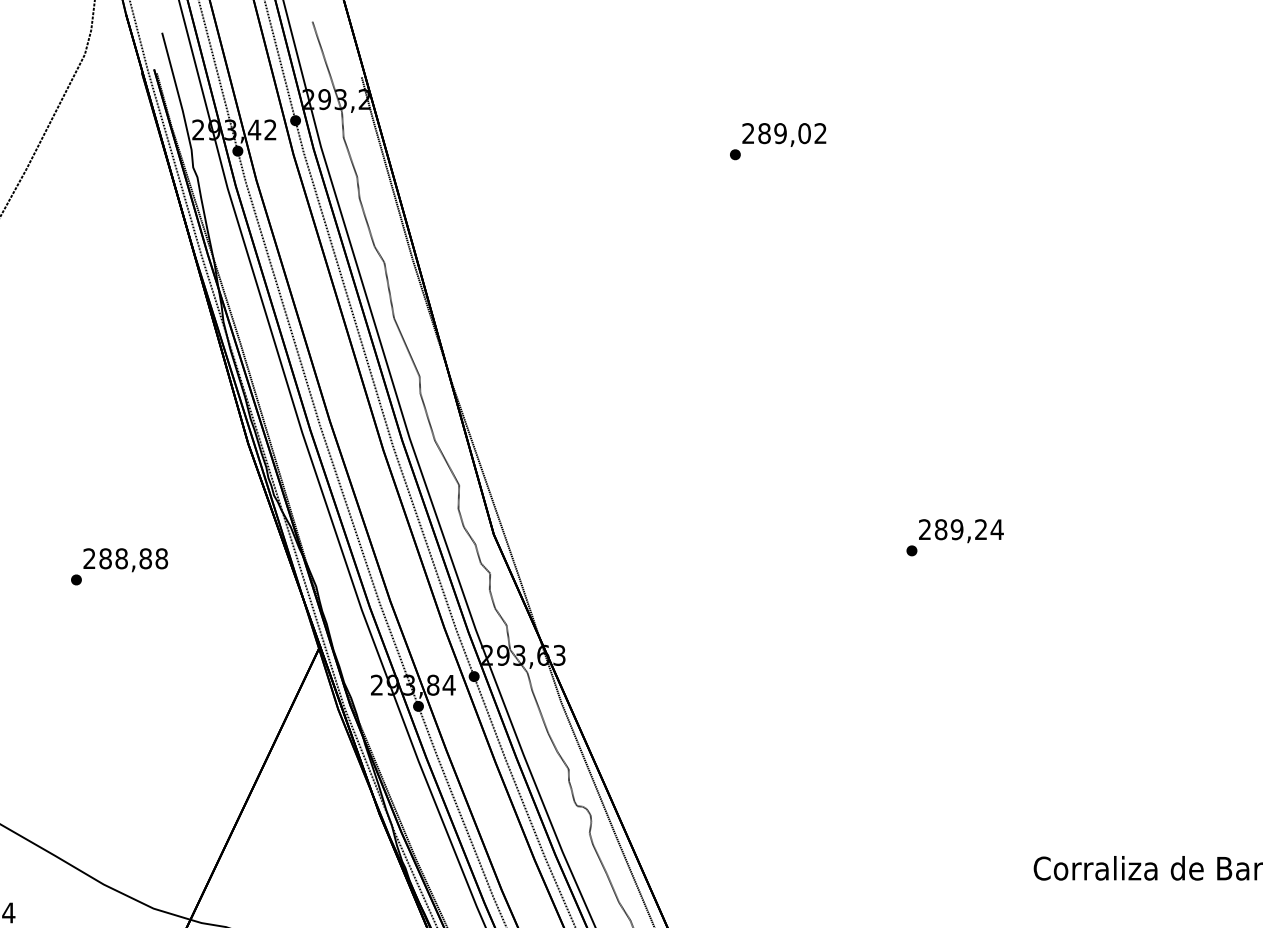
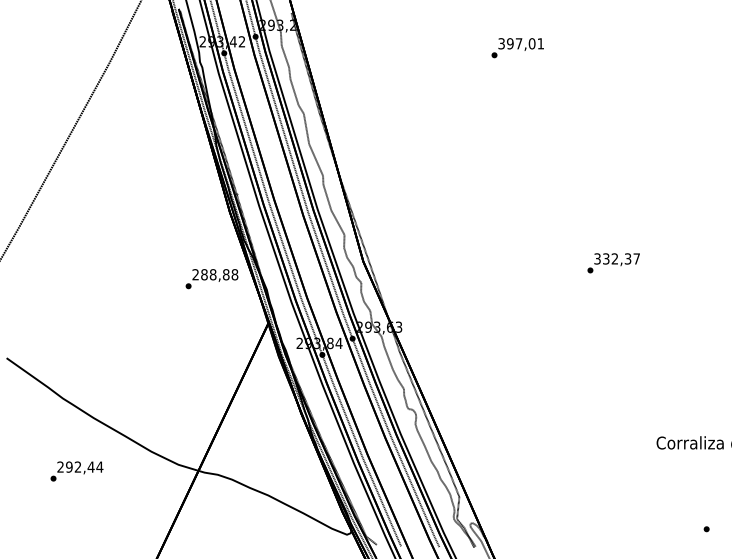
text: (783, 133) -> (520, 43), 289,02 -> 397,01
text: (961, 528) -> (617, 258), 289,24 -> 332,37
text: (118, 567) -> (211, 279), moved

